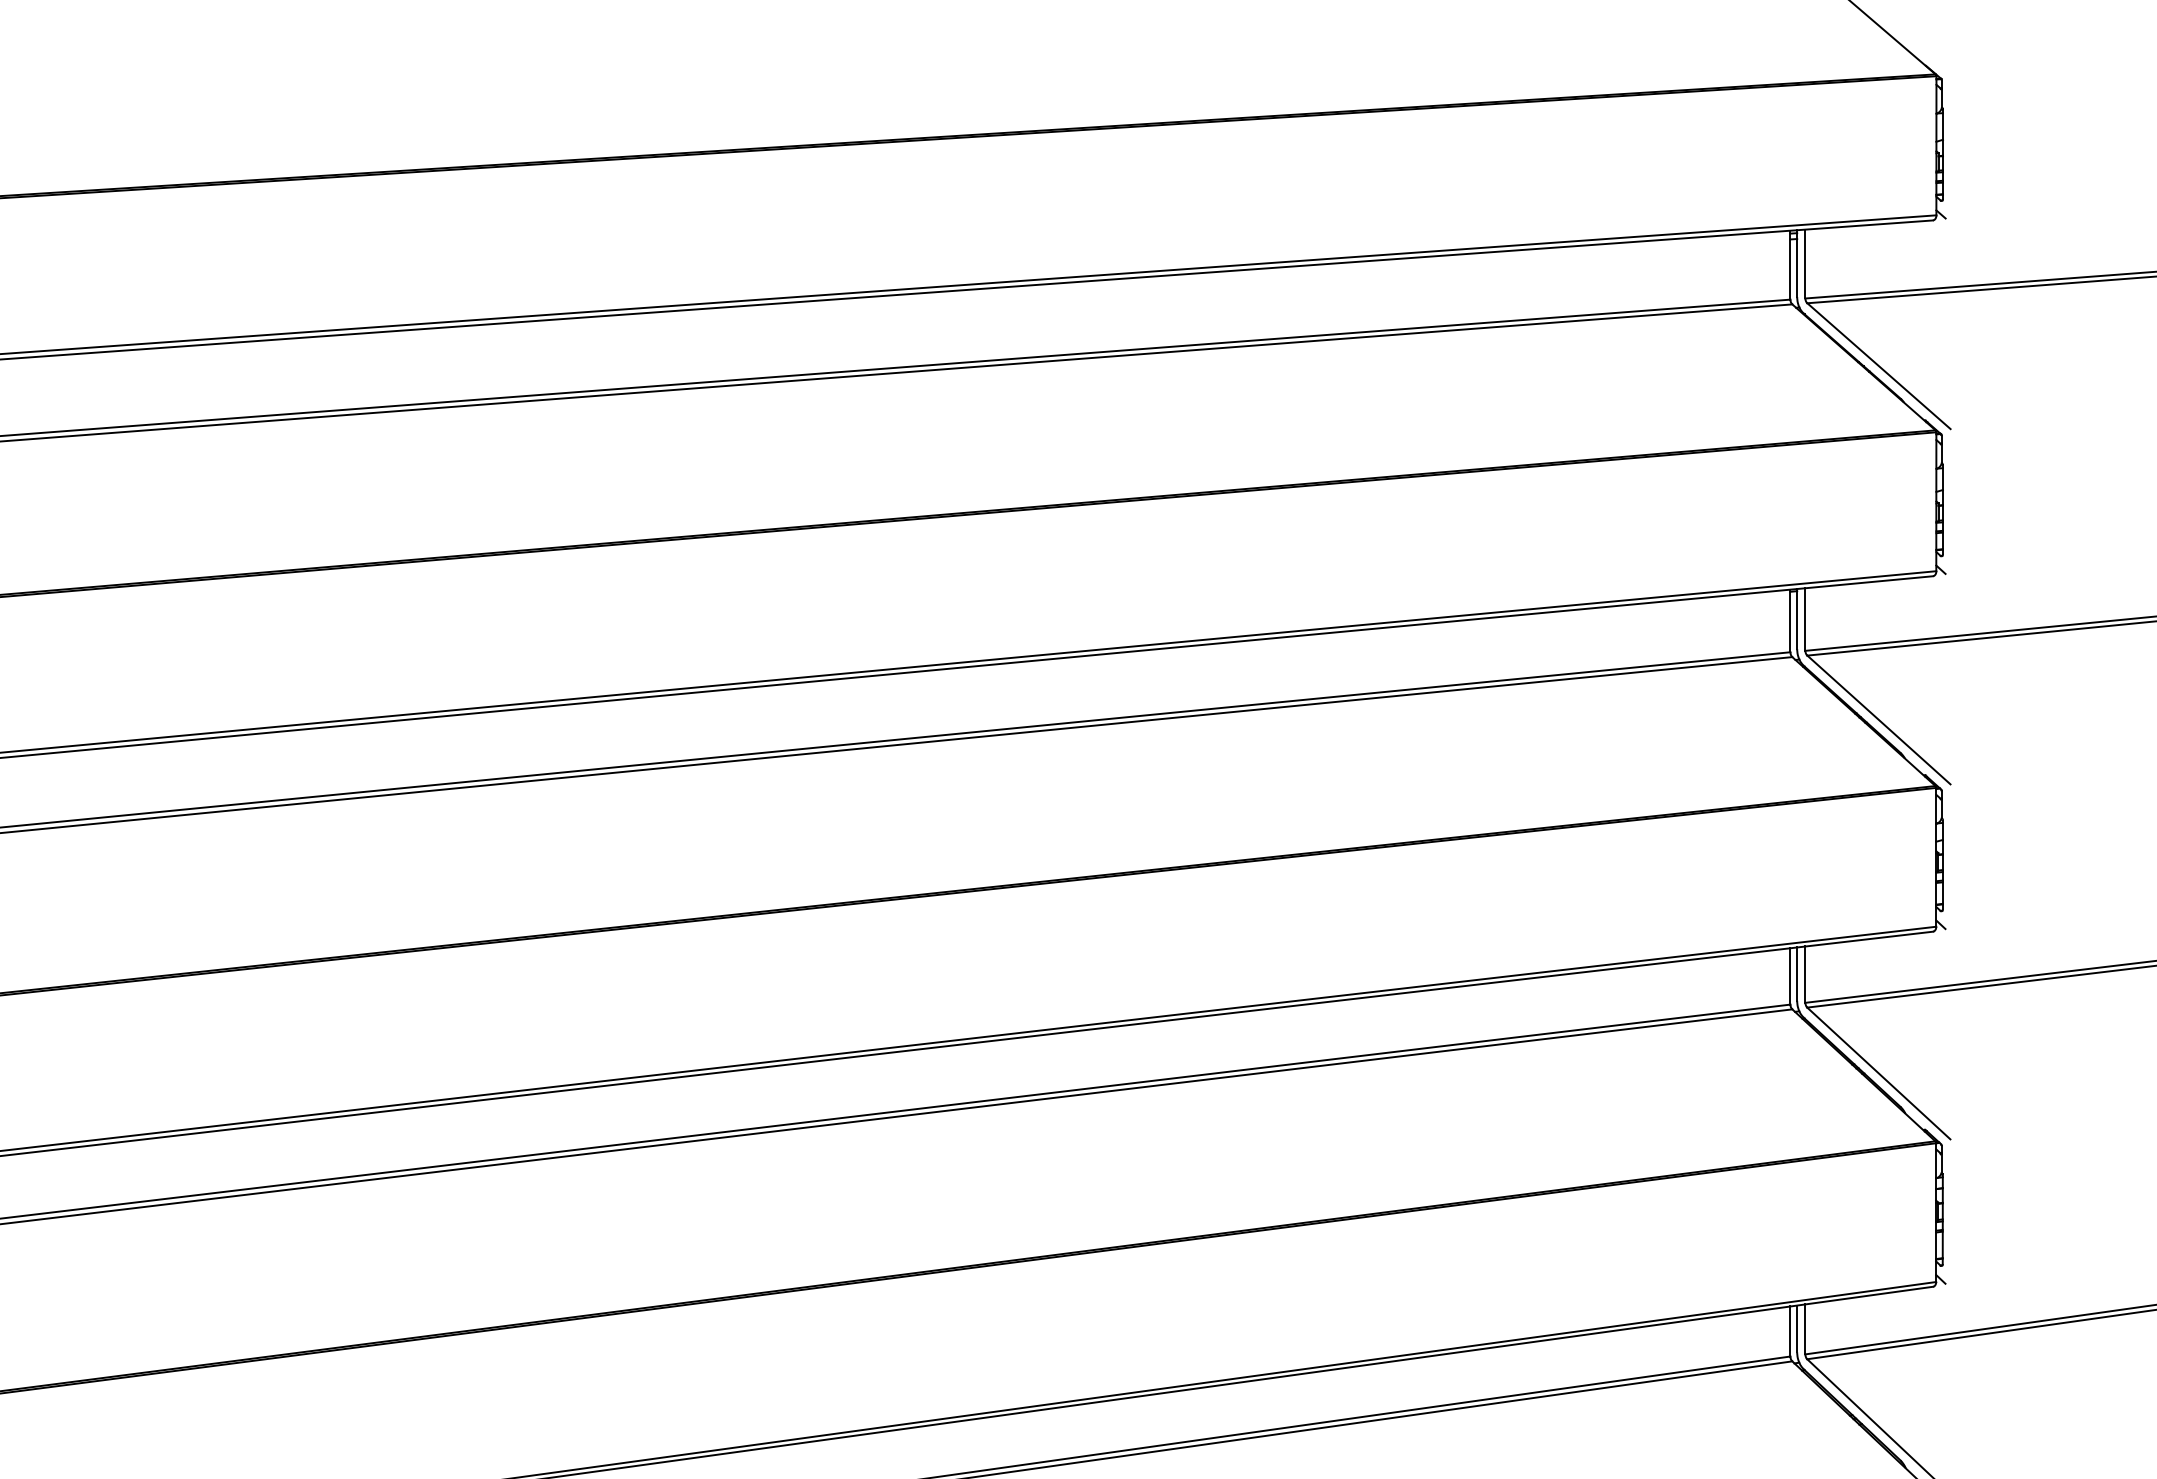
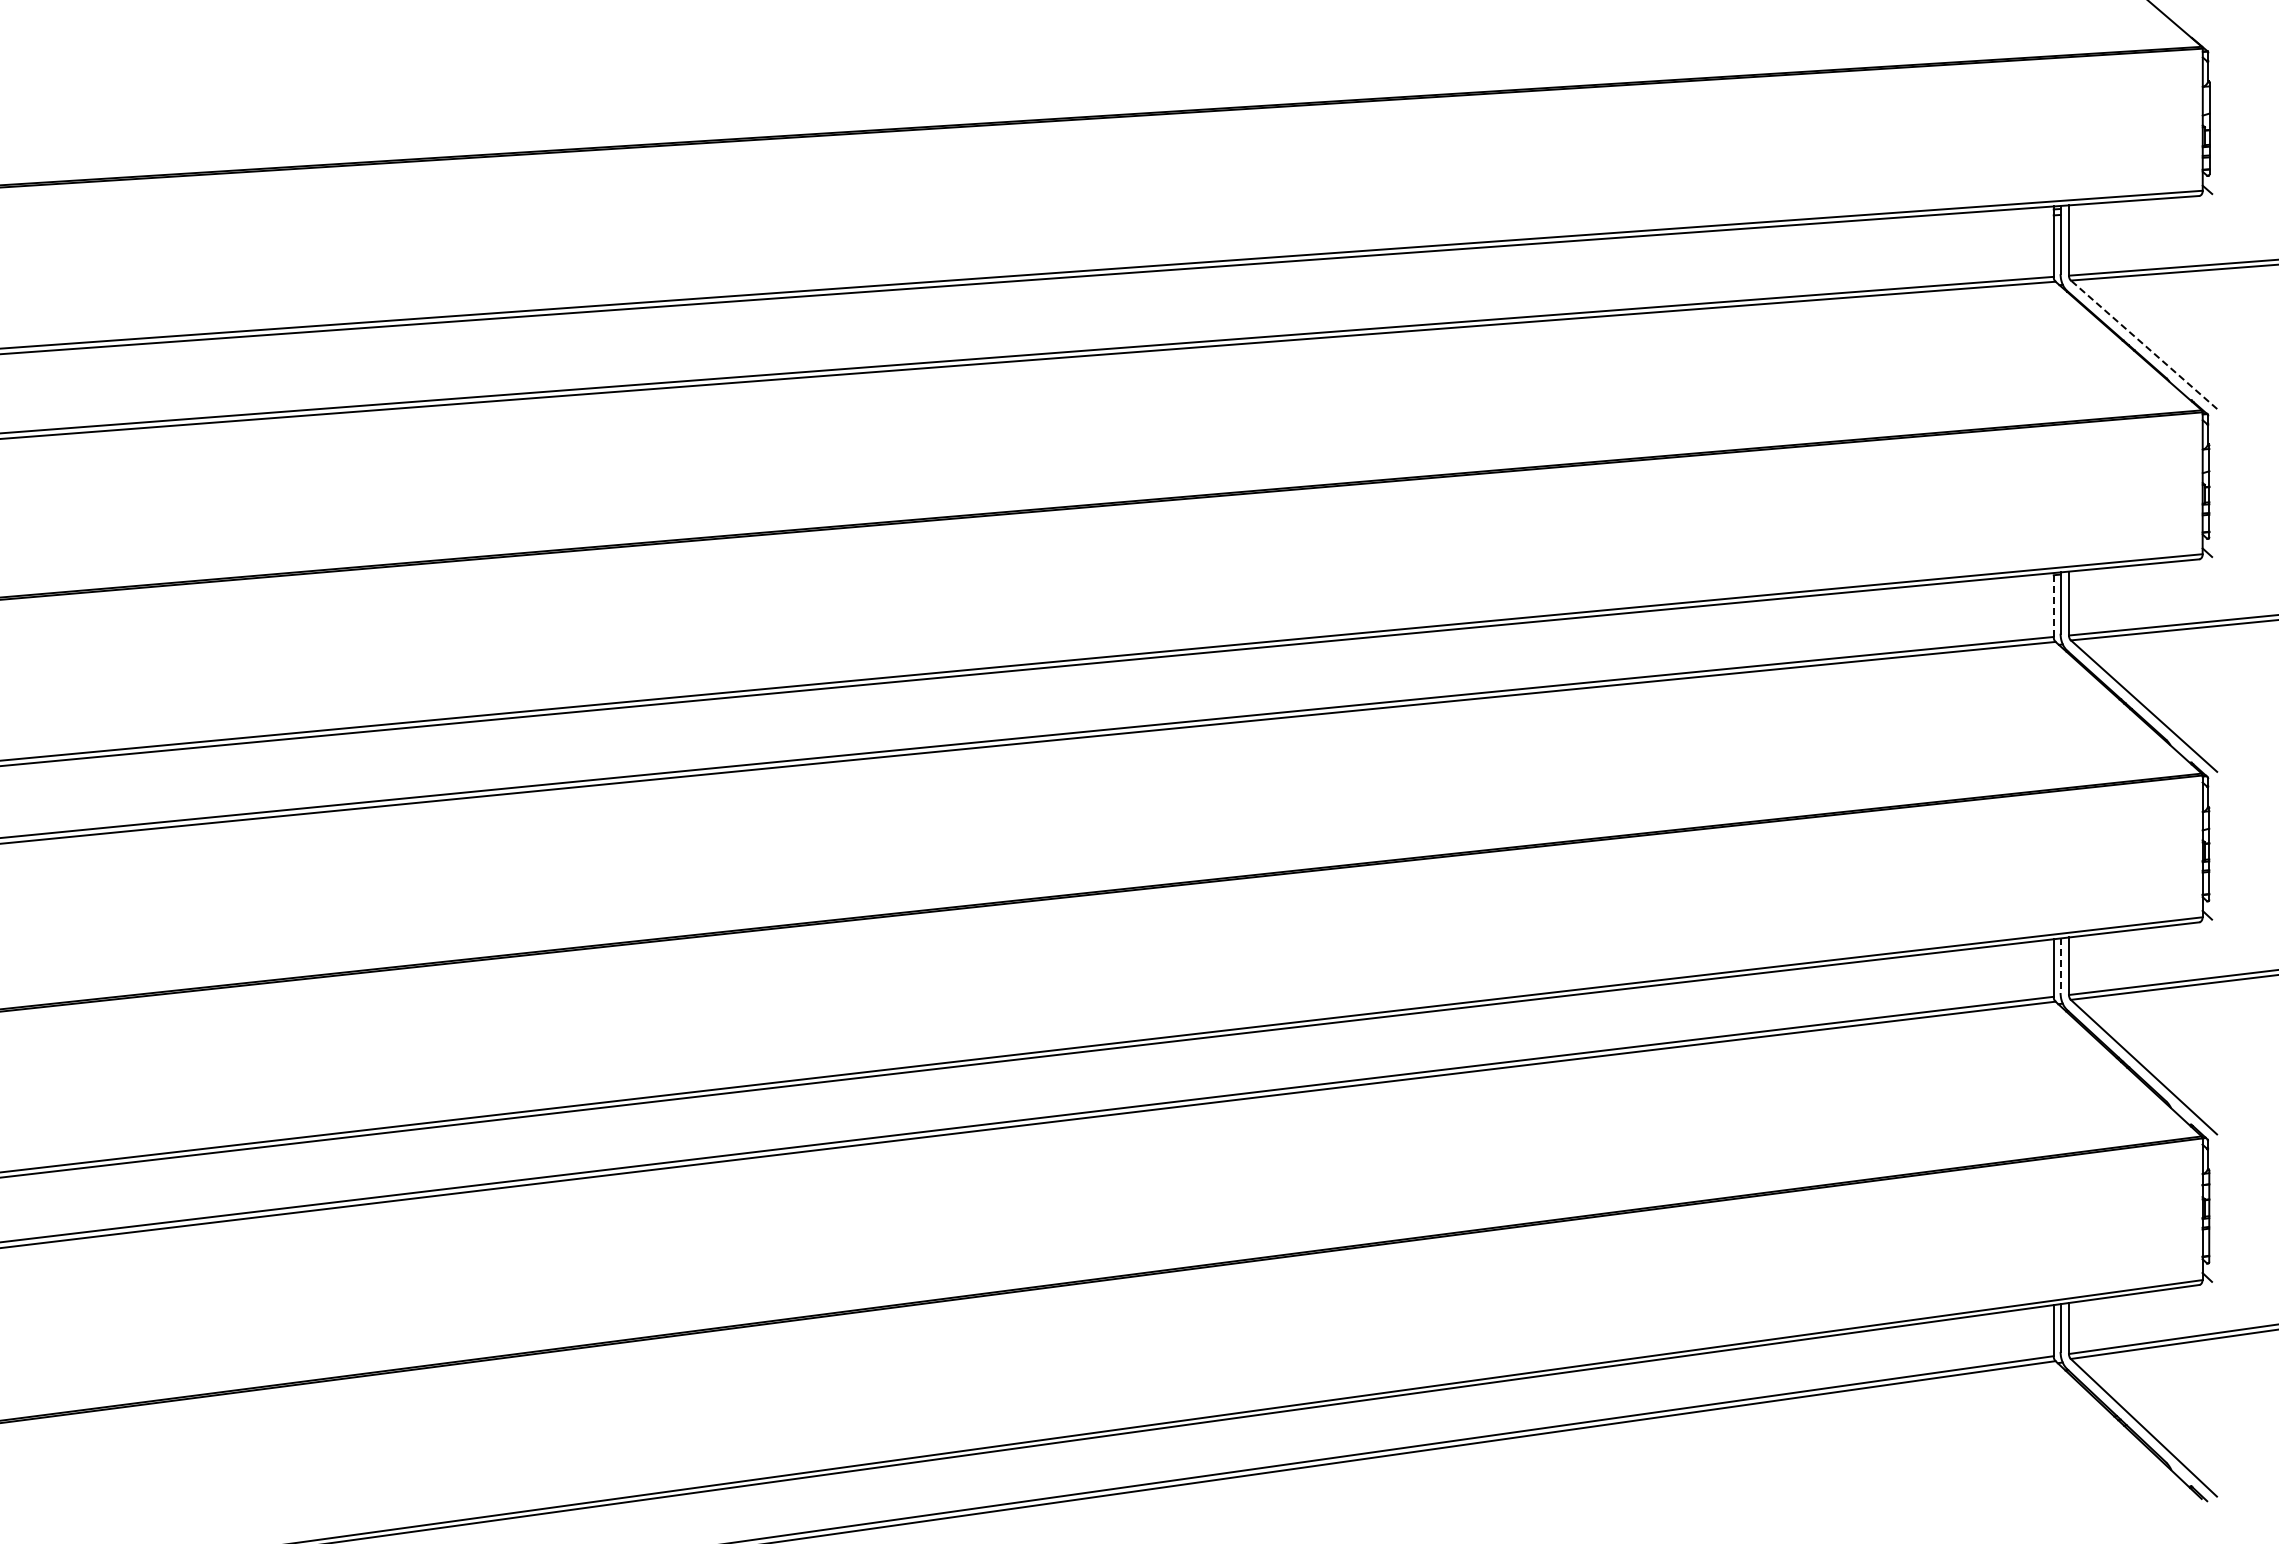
line: (1878, 365) -> (2143, 344), solid -> dashed
line: (1790, 620) -> (2053, 604), solid -> dashed
line: (1797, 974) -> (2060, 966), solid -> dashed

